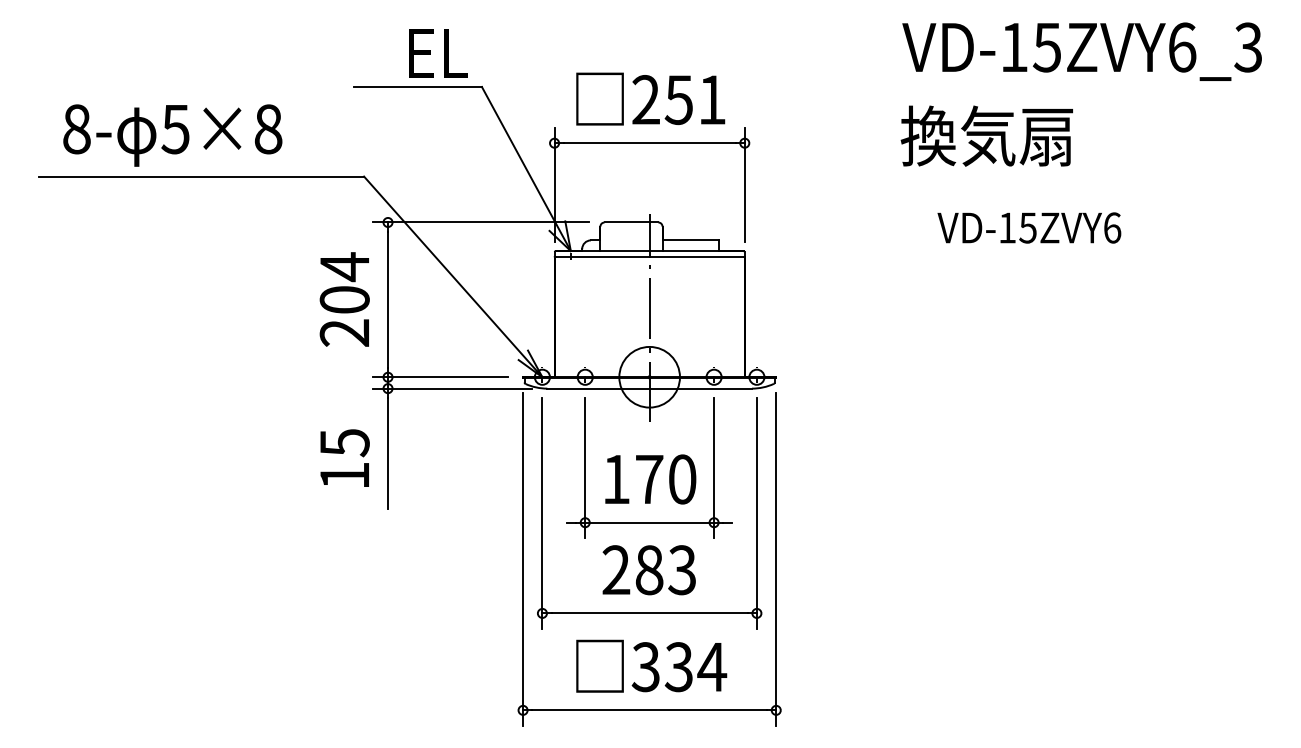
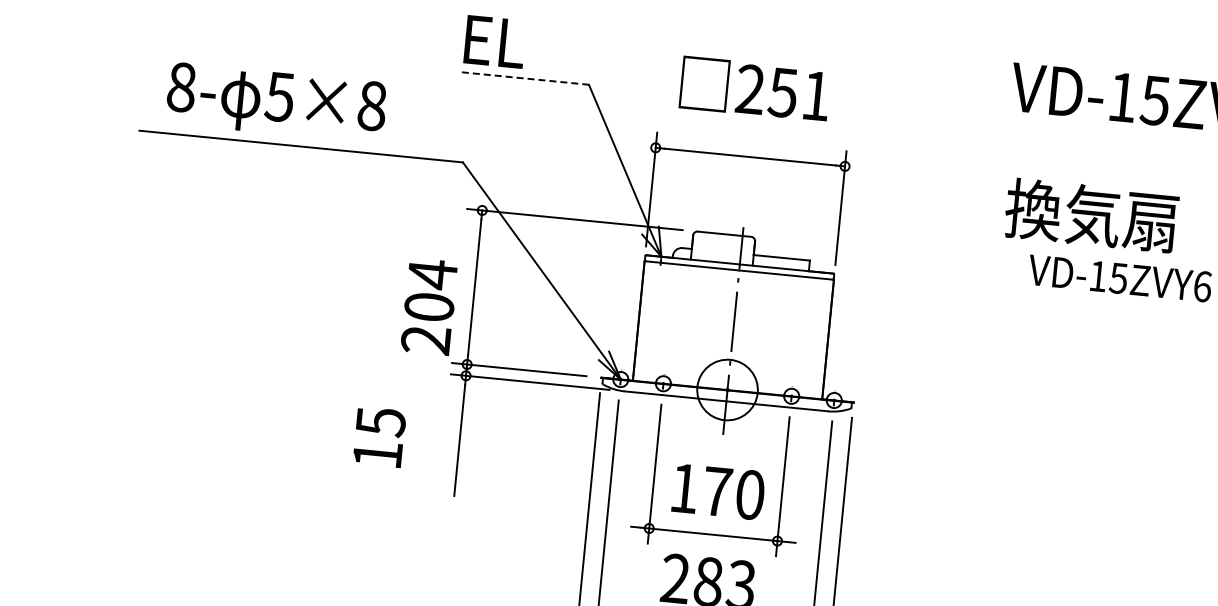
text: (438, 53) -> (495, 41), moved
line: (418, 86) -> (525, 78), solid -> dashed
text: (650, 98) -> (754, 88), moved
text: (986, 135) -> (1091, 214), moved
text: (344, 299) -> (429, 306), moved
text: (344, 457) -> (379, 436), moved

